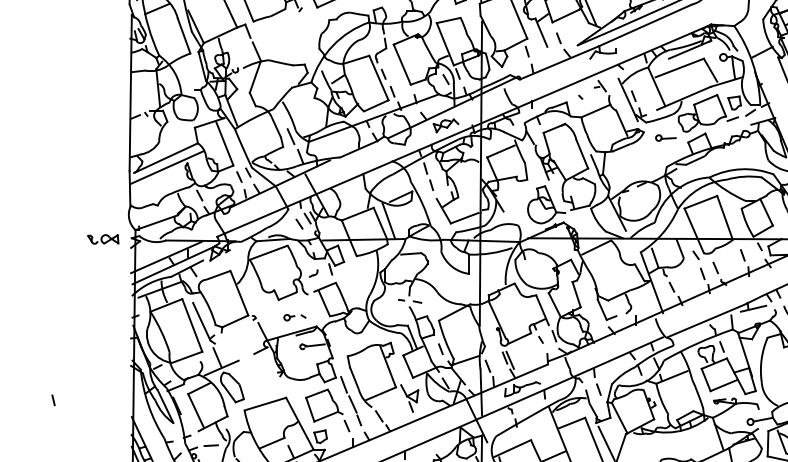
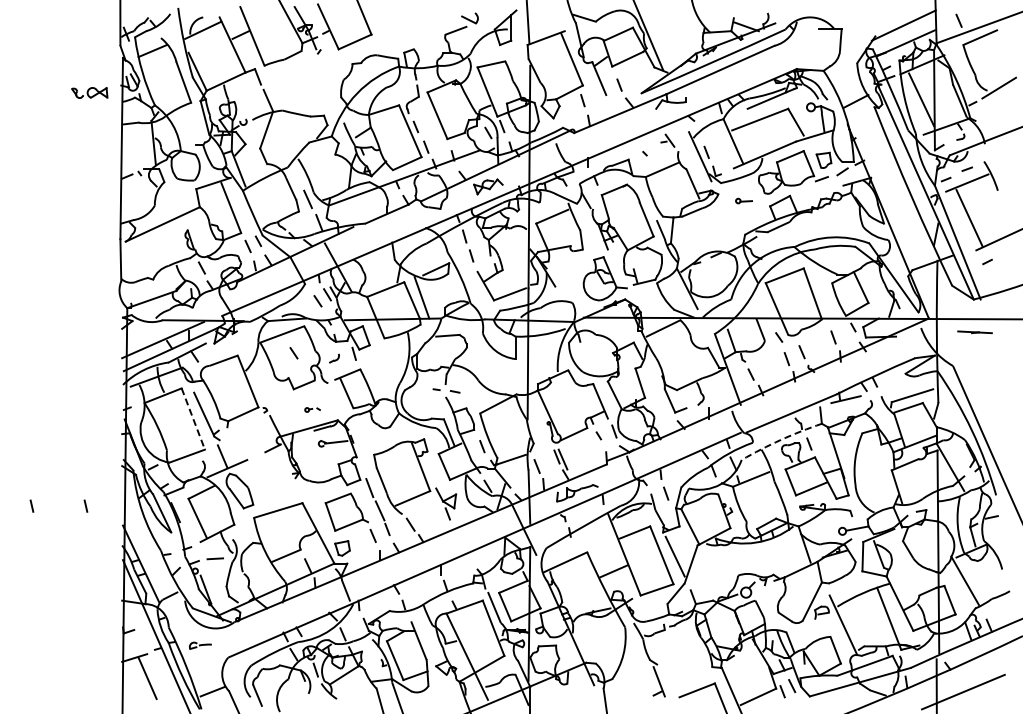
part: (665, 137) -> (743, 200), size x0.7
line: (166, 167) -> (163, 235), removed
part: (103, 239) -> (89, 92), moved
line: (278, 269) -> (293, 353), added
part: (294, 317) -> (312, 409), size x0.6
line: (192, 325) -> (193, 419), solid -> dashed
arc: (697, 343) -> (780, 439), solid -> dashed
line: (99, 399) -> (85, 505), added

